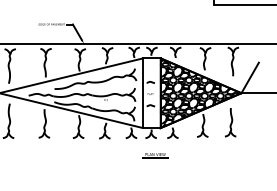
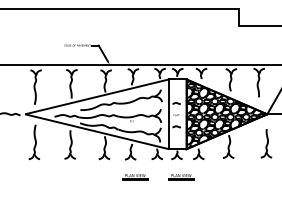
part: (230, 122) -> (266, 143), moved
part: (109, 156) -> (135, 177), added

